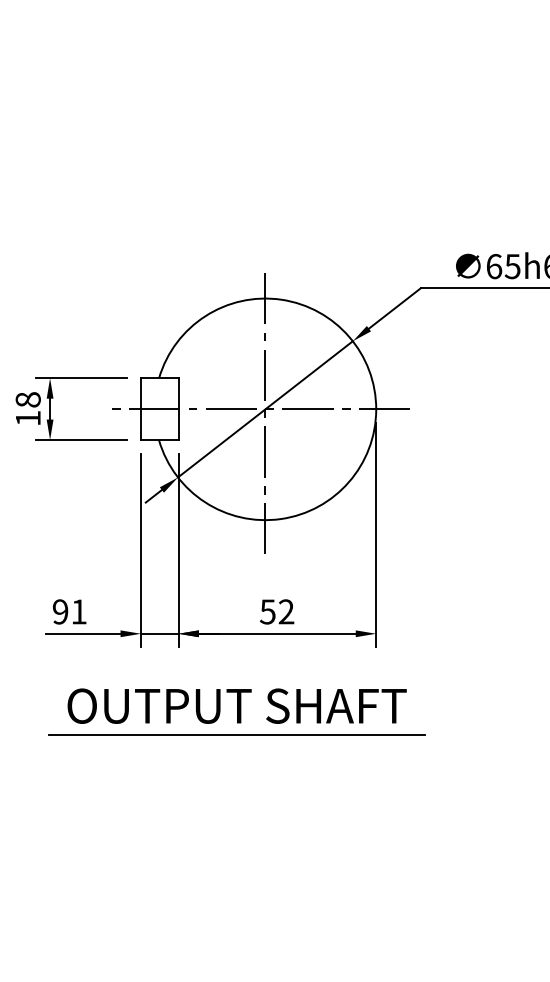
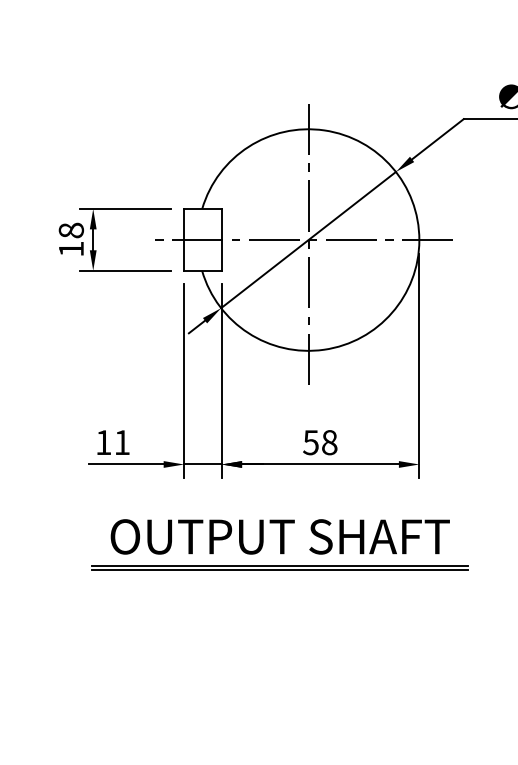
text: (60, 611) -> (103, 442), 91 -> 11
text: (286, 611) -> (329, 442), 52 -> 58
line: (236, 739) -> (279, 570), added

